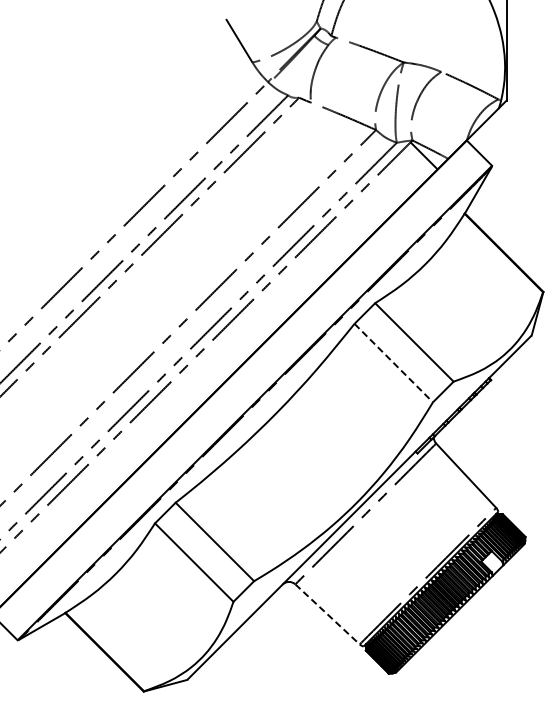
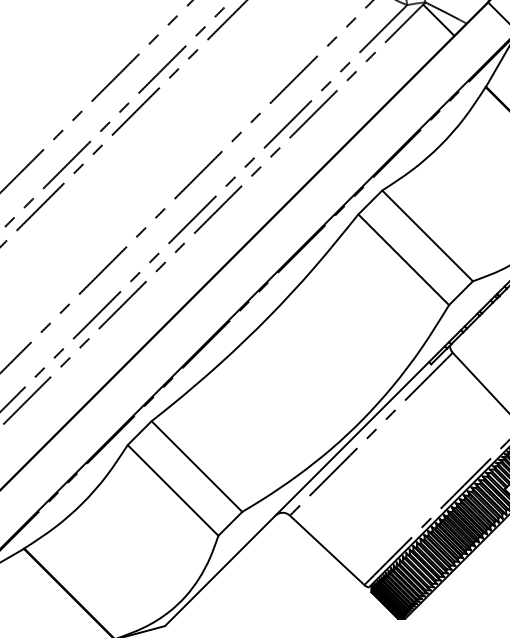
line: (394, 363) -> (404, 260), dashed -> solid
line: (327, 614) -> (327, 550), dashed -> solid

